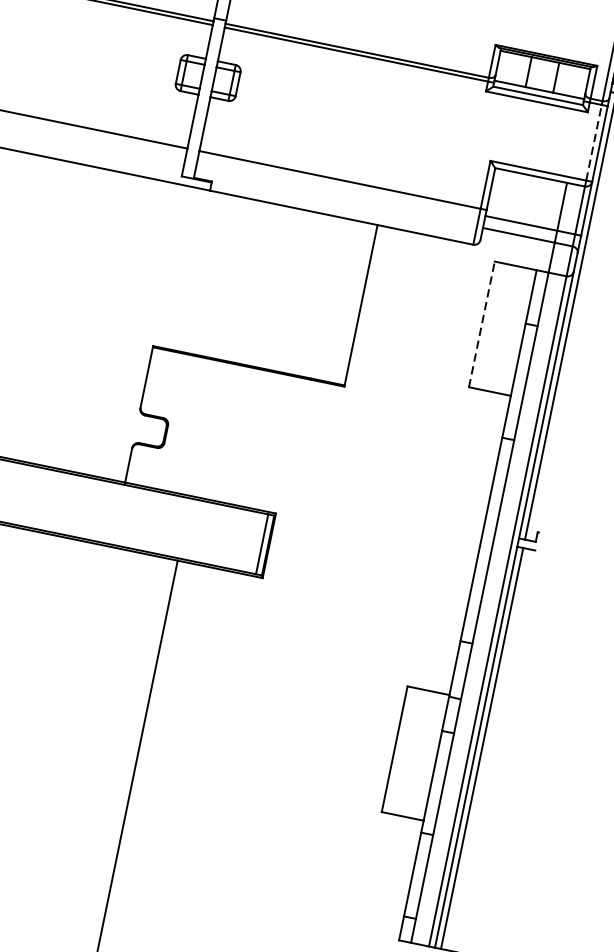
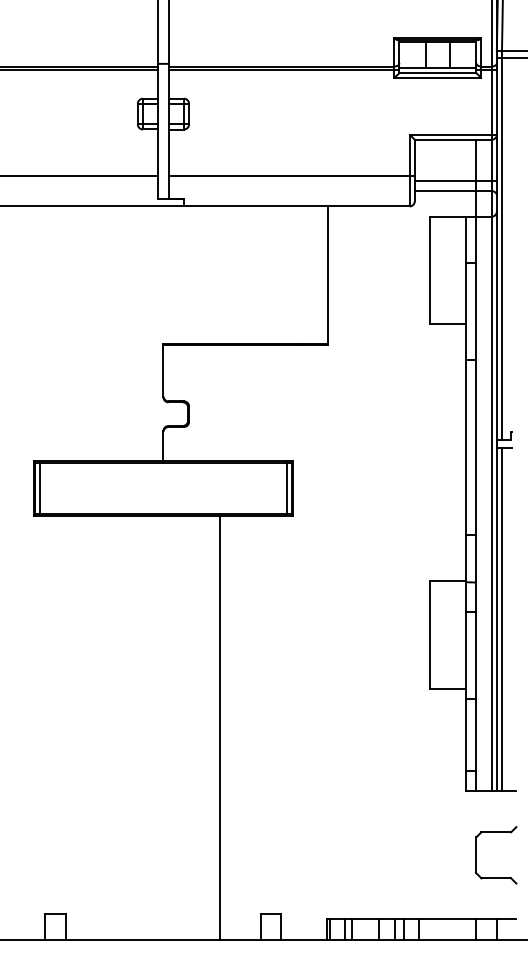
line: (593, 141) -> (491, 101), dashed -> solid
line: (482, 324) -> (430, 270), dashed -> solid

